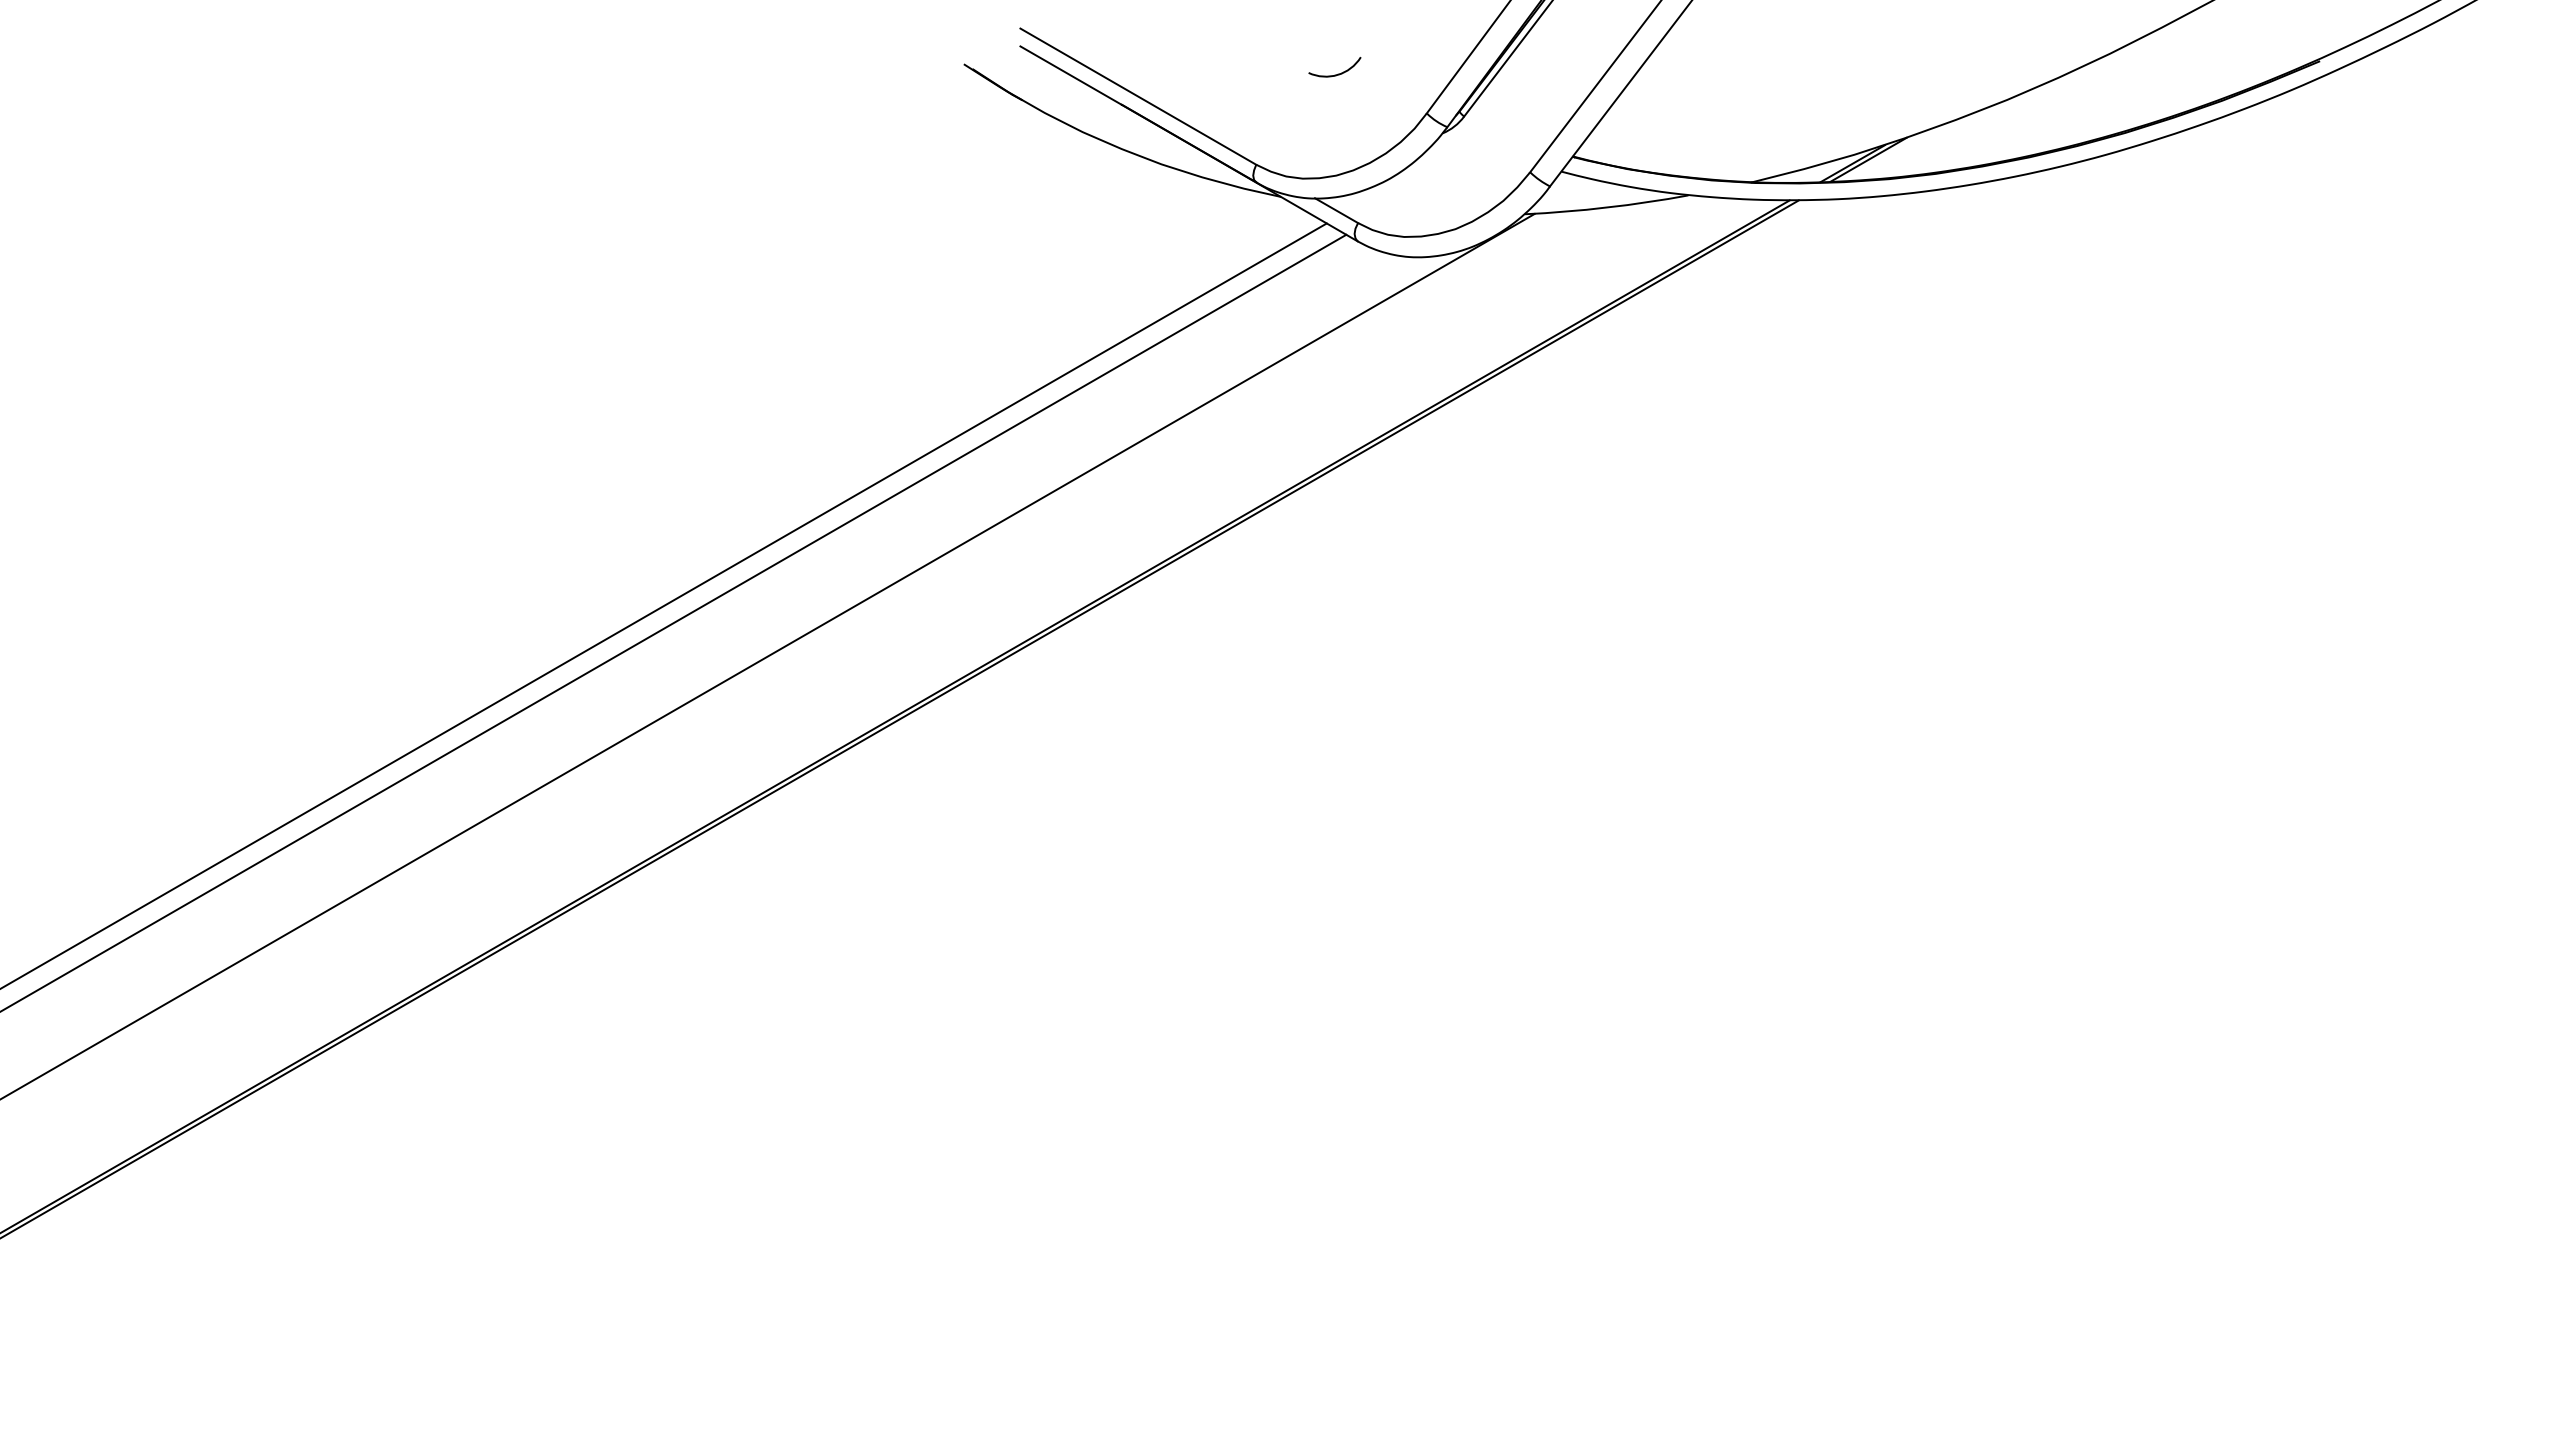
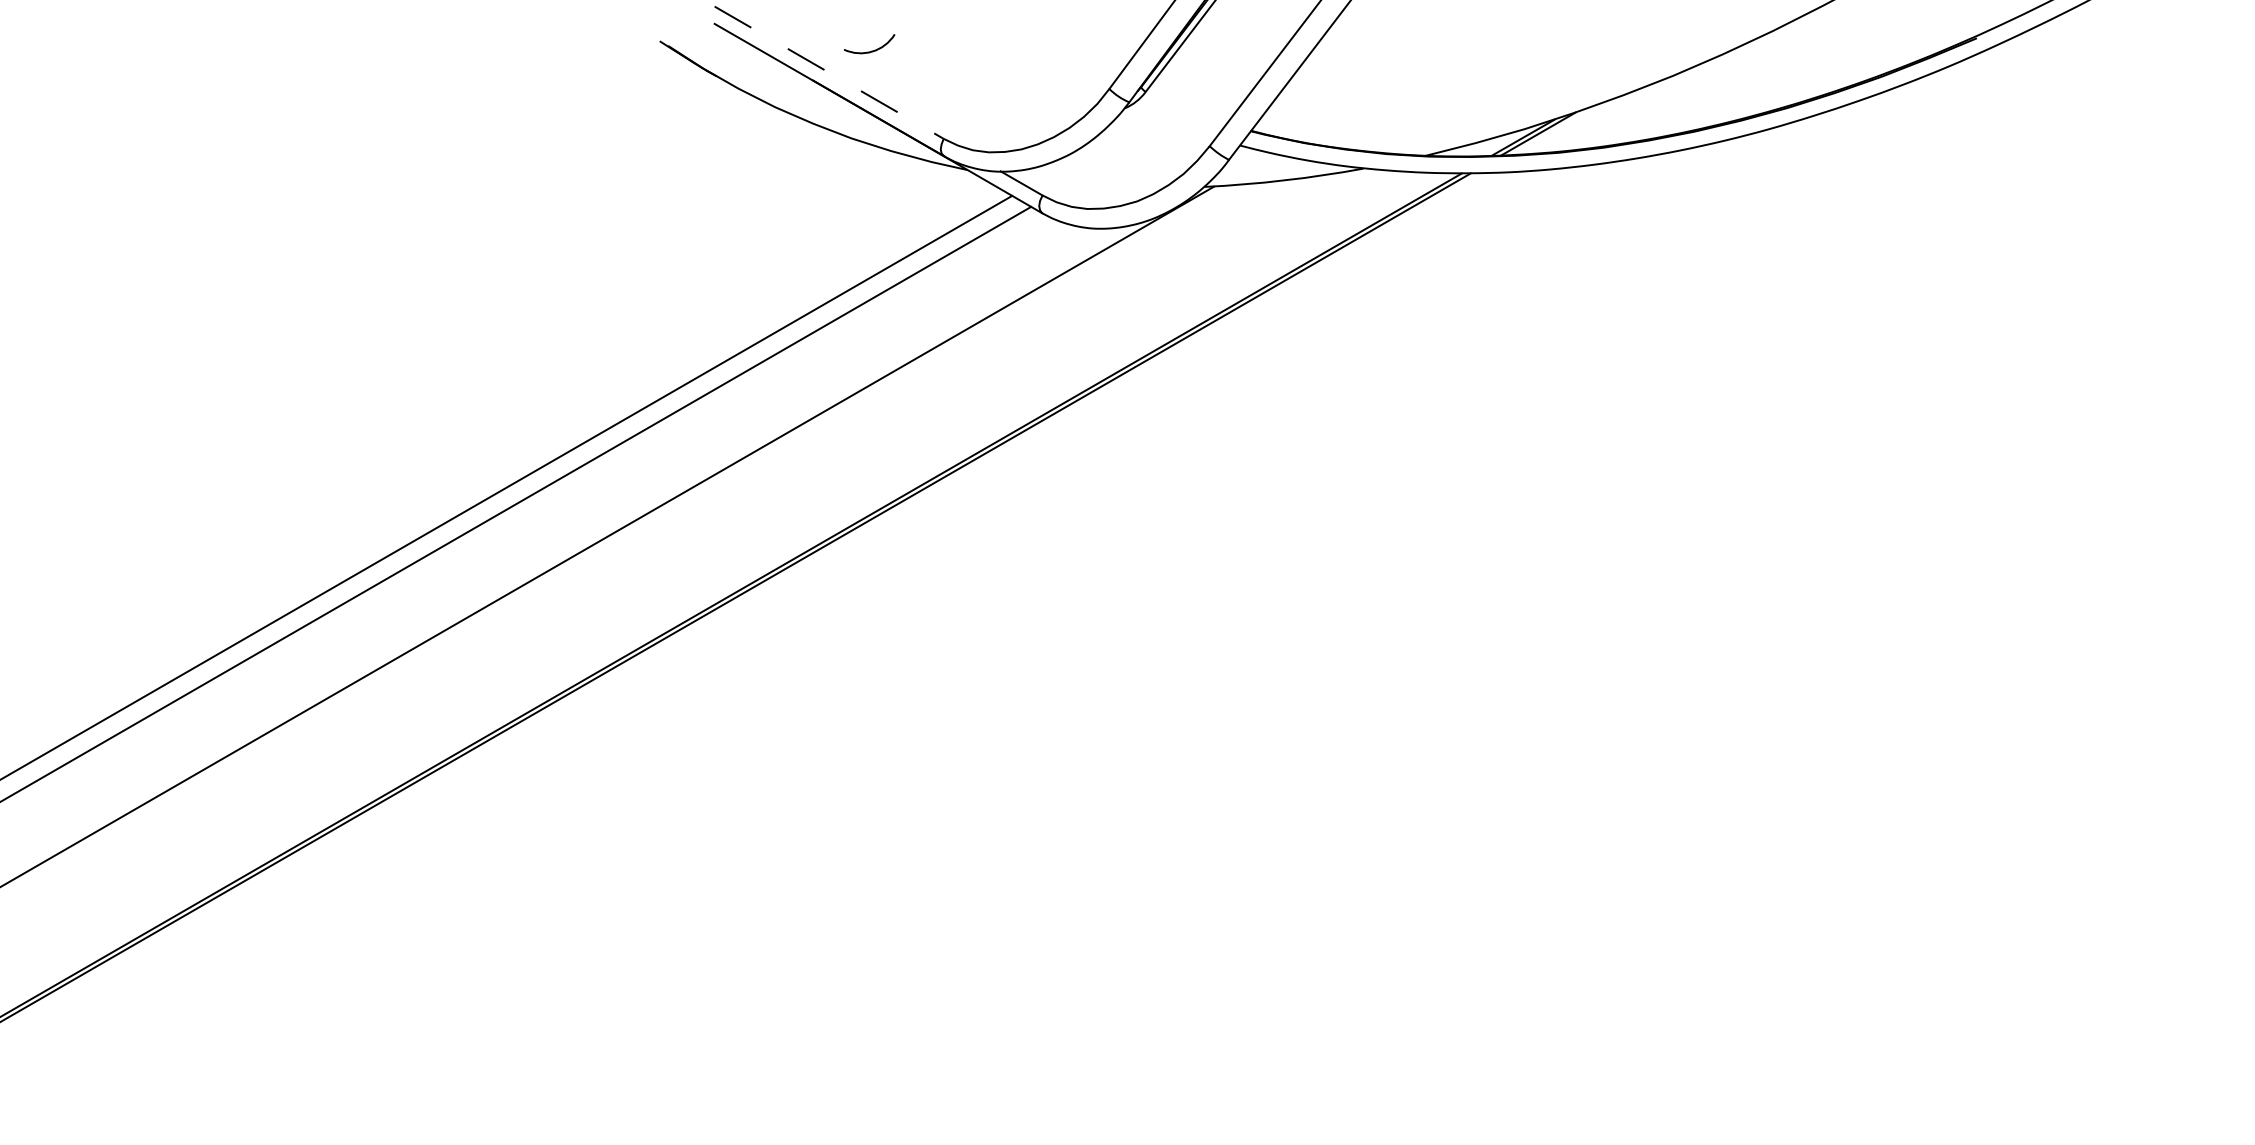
arc: (1334, 74) -> (869, 51), moved
line: (1138, 96) -> (829, 72), solid -> dashed

